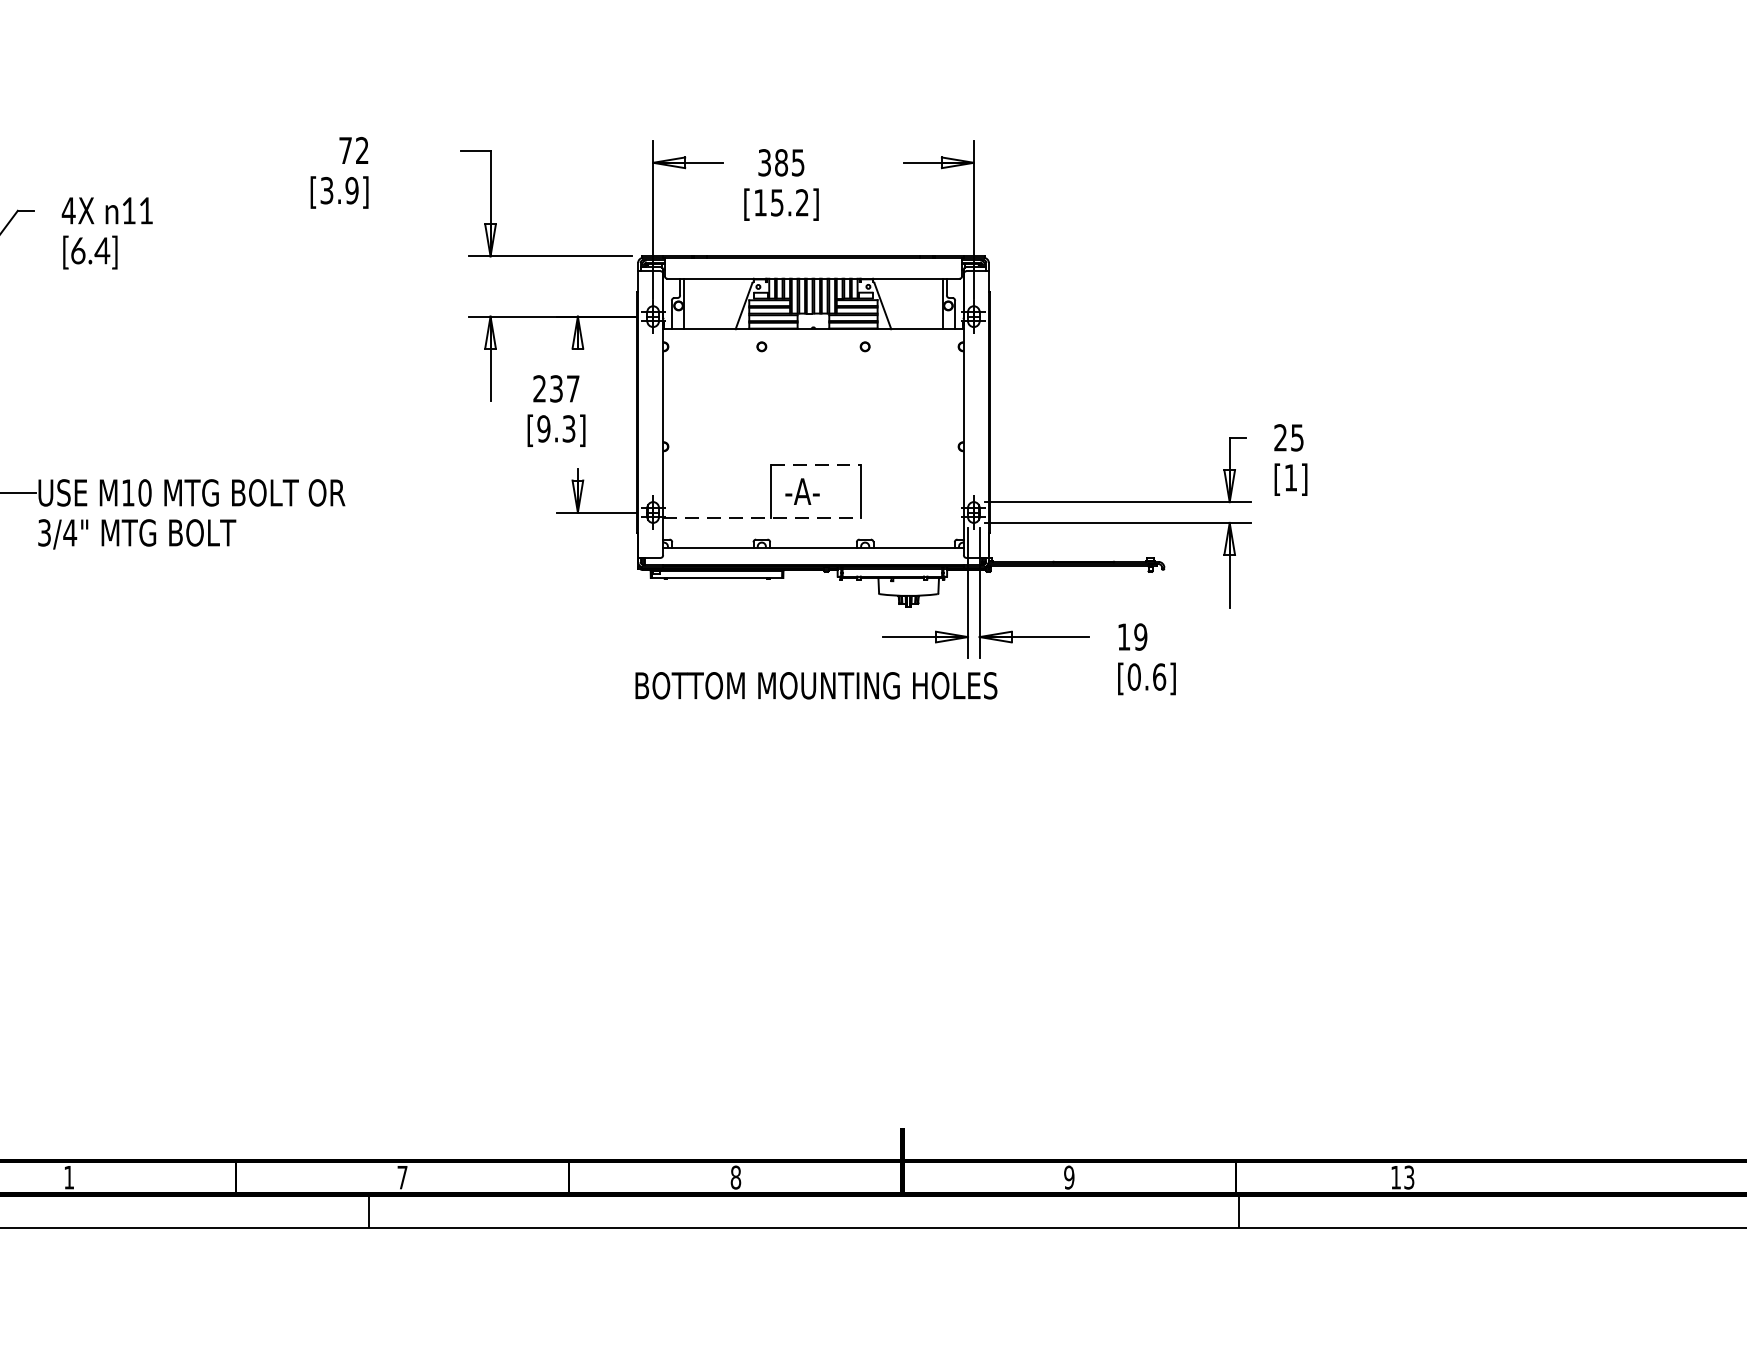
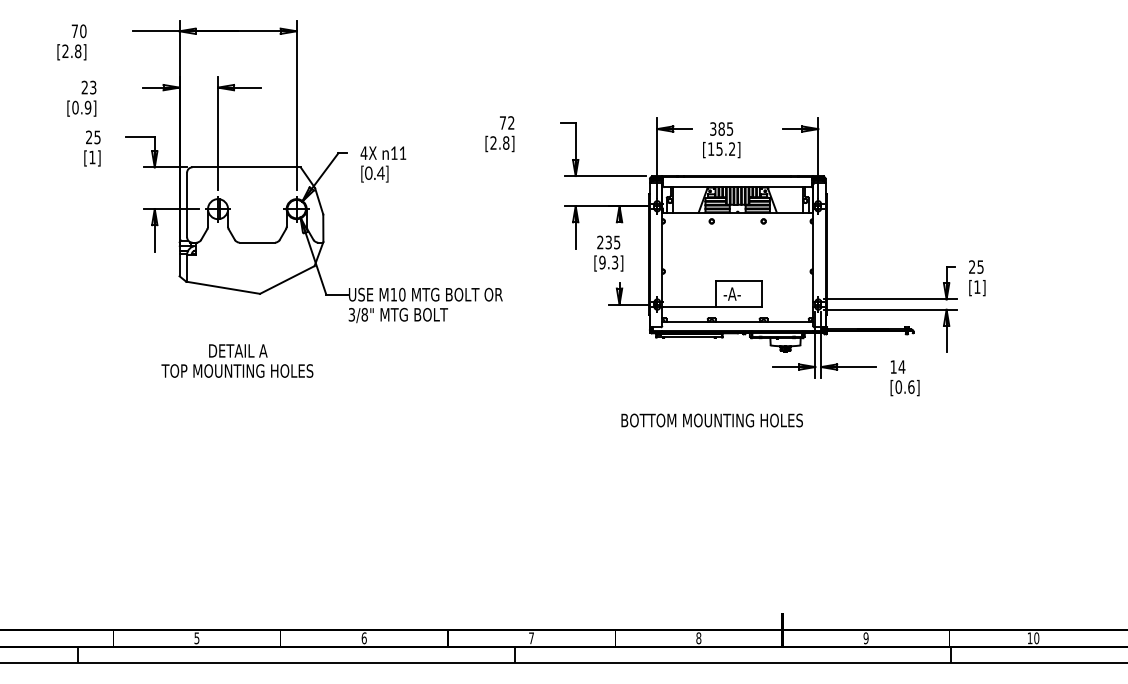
text: (338, 189) -> (499, 142), [3.9] -> [2.8]
text: (77, 249) -> (368, 172), [6.4] -> [0.4]
text: (573, 388) -> (617, 242), 237 -> 235
line: (816, 464) -> (739, 280), dashed -> solid
line: (763, 518) -> (712, 307), dashed -> solid
text: (69, 532) -> (364, 314), 3/4" -> 3/8"
text: (1139, 635) -> (901, 366), 19 -> 14
text: (814, 685) -> (711, 420), moved
text: (67, 1177) -> (363, 638), 1 -> 6
text: (1408, 1177) -> (1036, 638), 13 -> 10

